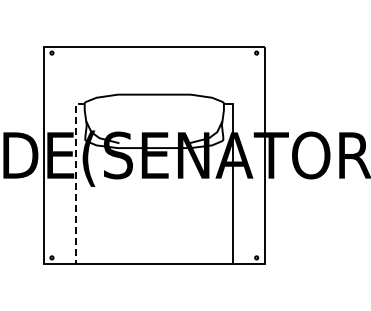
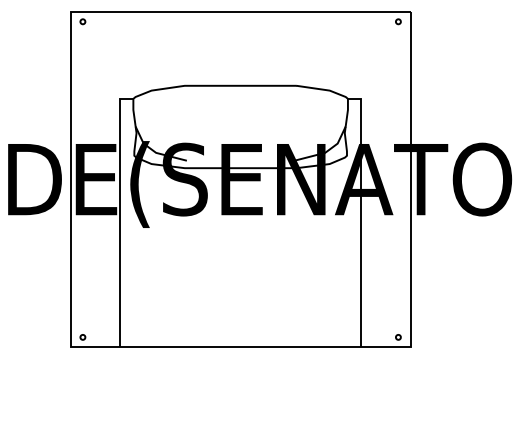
line: (76, 179) -> (120, 216), dashed -> solid

